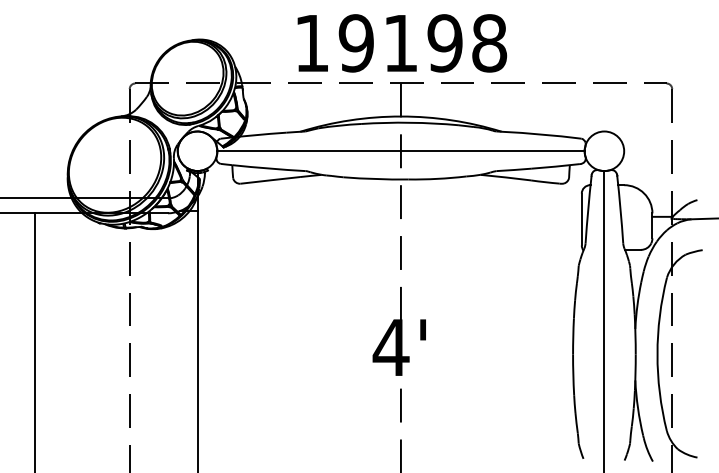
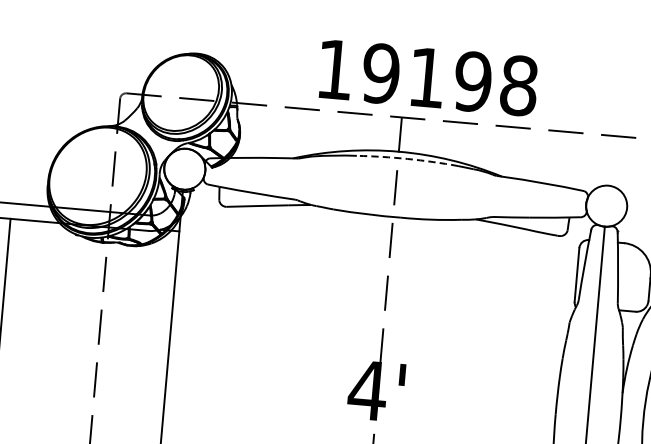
text: (402, 43) -> (428, 78), moved
arc: (410, 122) -> (408, 158), solid -> dashed
line: (400, 151) -> (395, 187), removed

